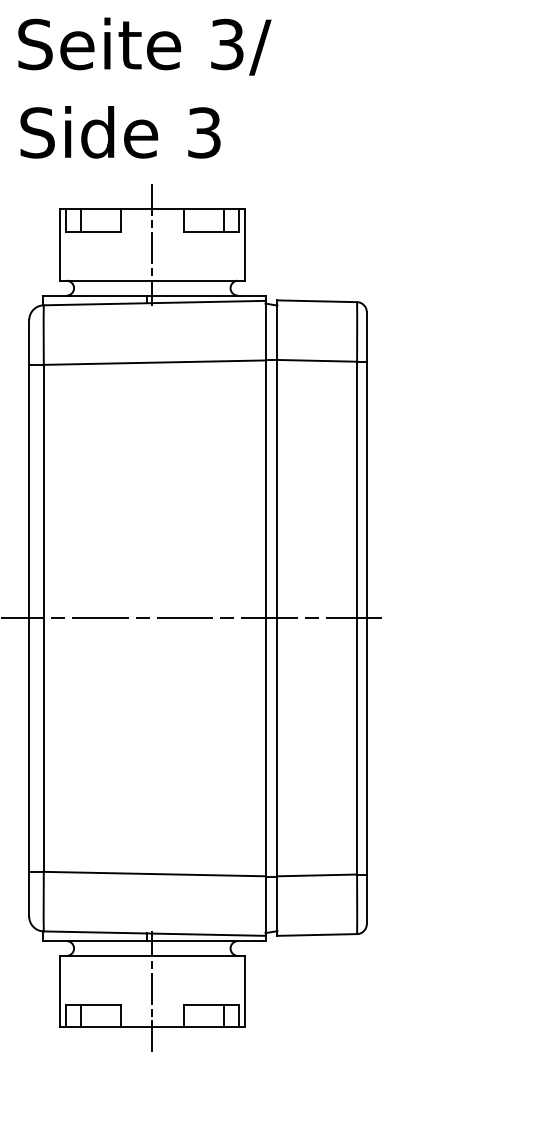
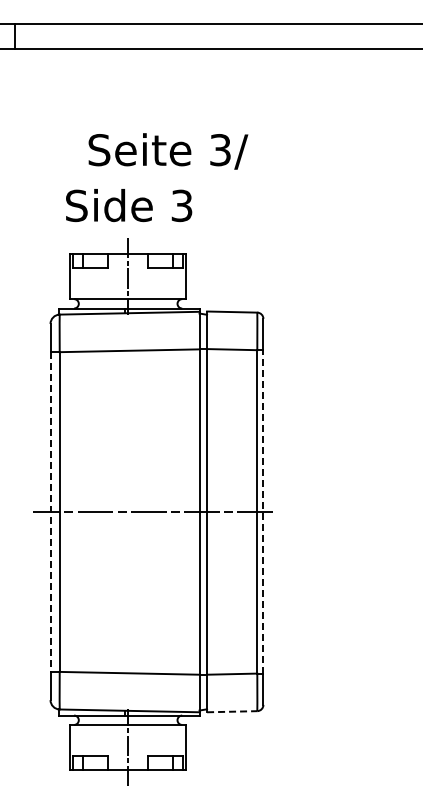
text: (144, 46) -> (168, 151), moved
text: (121, 132) -> (129, 205), moved
line: (366, 617) -> (263, 511), solid -> dashed
line: (29, 619) -> (50, 512), solid -> dashed
line: (317, 934) -> (232, 711), solid -> dashed

